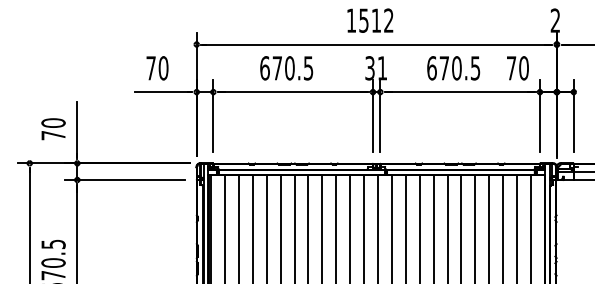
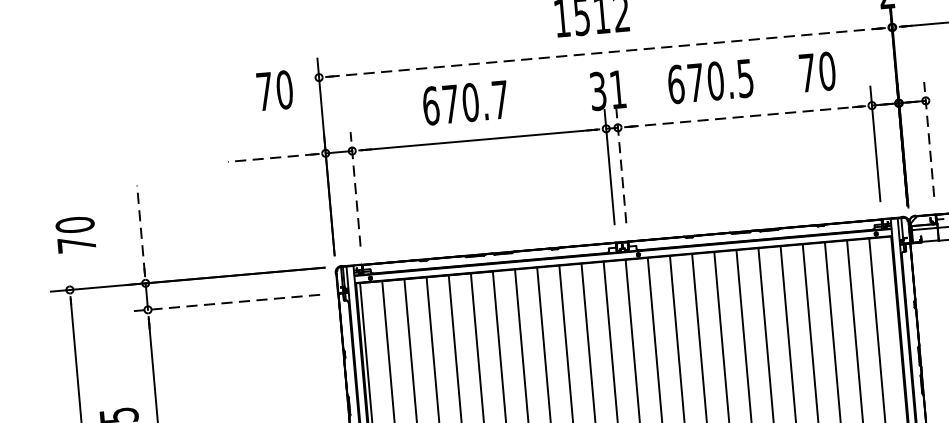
line: (377, 44) -> (606, 52), solid -> dashed
text: (157, 68) -> (275, 91), moved
text: (308, 68) -> (500, 100), 670.5 -> 670.7
text: (453, 68) -> (710, 81), moved
text: (517, 68) -> (817, 72), moved
line: (163, 92) -> (272, 158), solid -> dashed
line: (460, 92) -> (745, 117), solid -> dashed
line: (573, 115) -> (928, 138), solid -> dashed
line: (213, 116) -> (355, 189), solid -> dashed
line: (380, 116) -> (621, 166), solid -> dashed
text: (53, 129) -> (75, 235), moved
line: (77, 129) -> (141, 229), solid -> dashed
line: (124, 180) -> (223, 304), solid -> dashed

